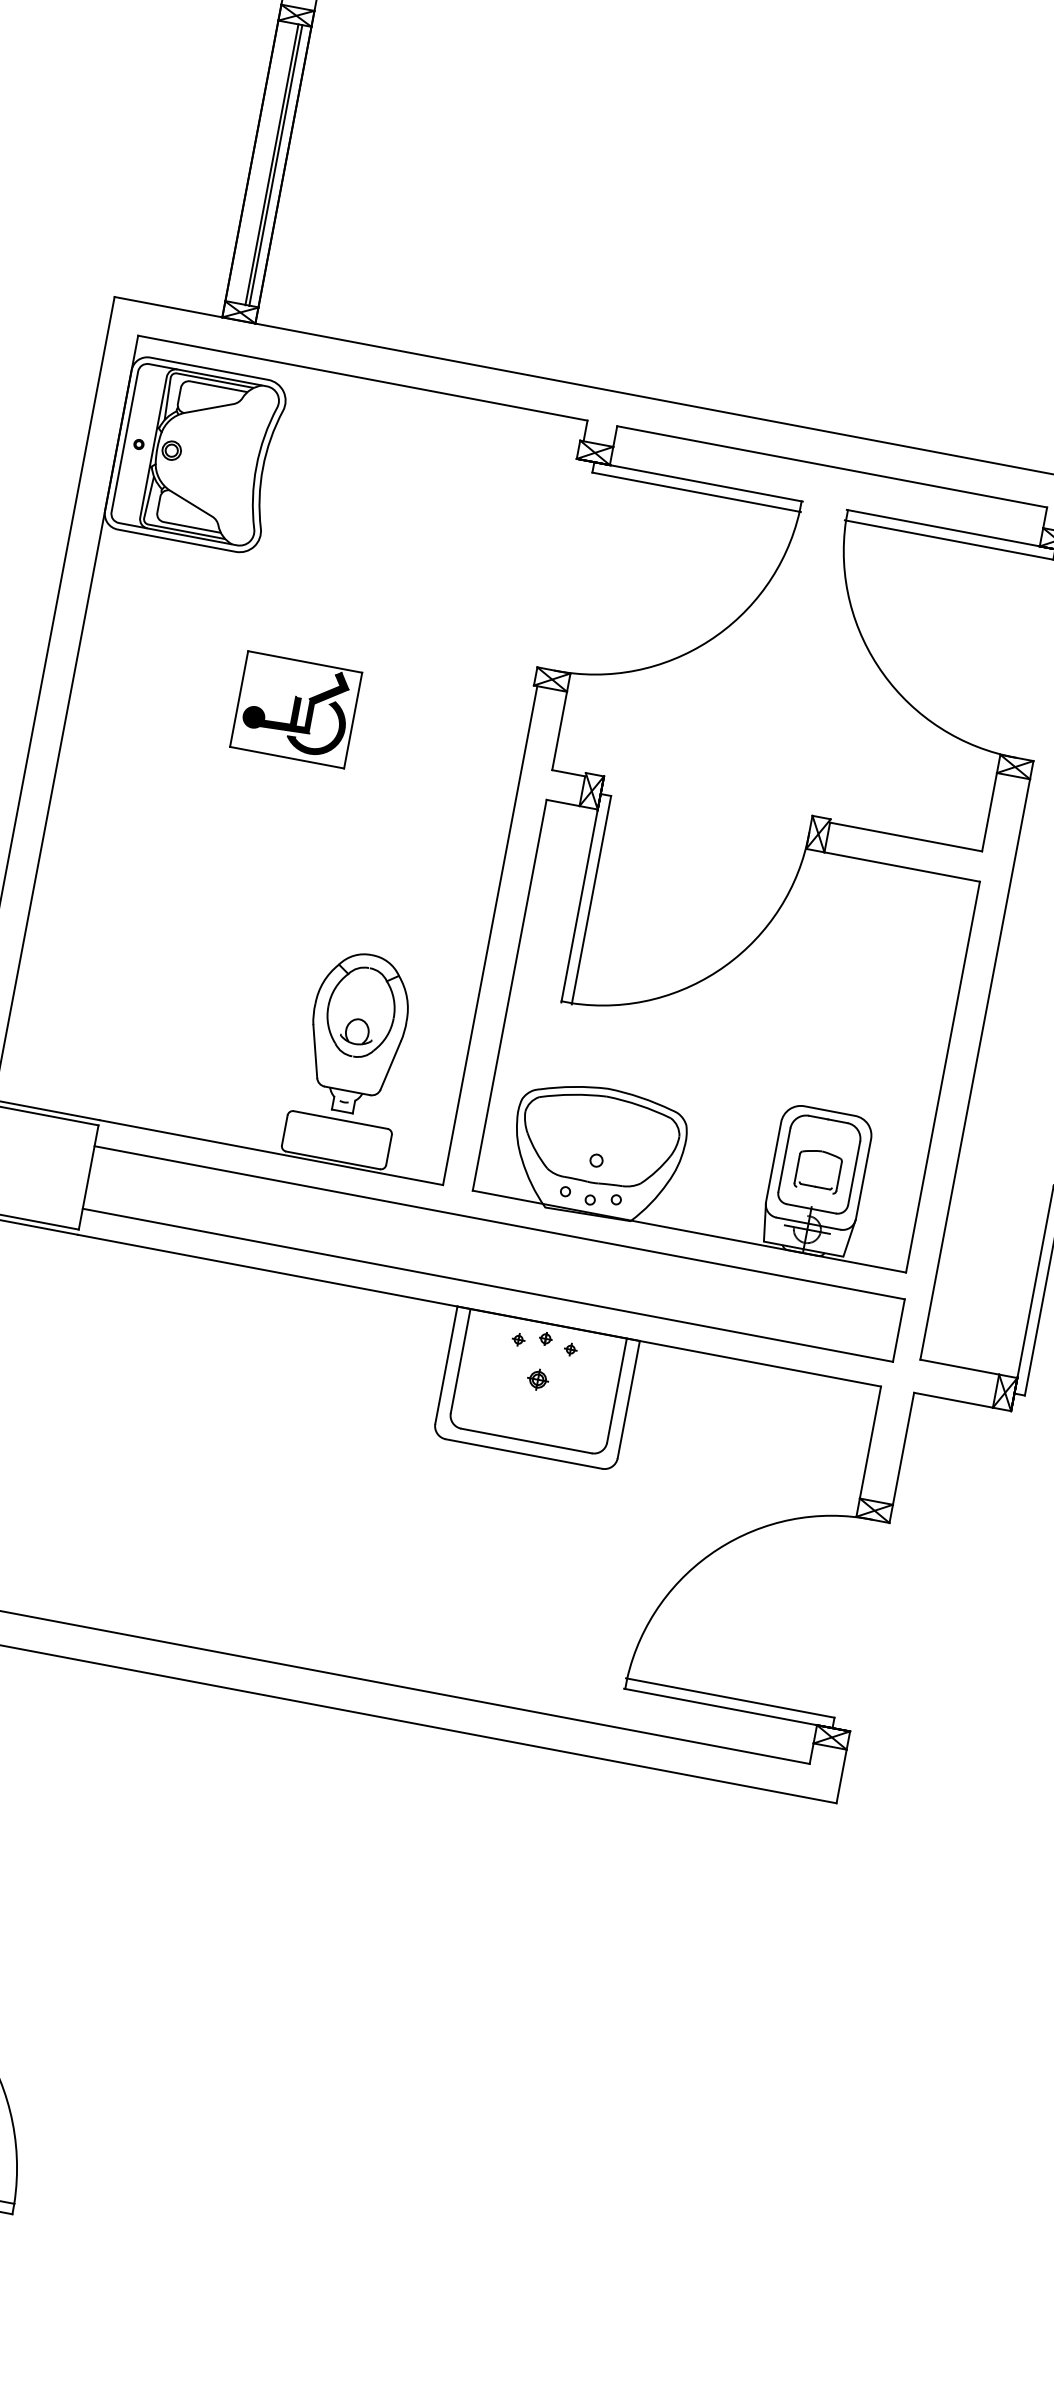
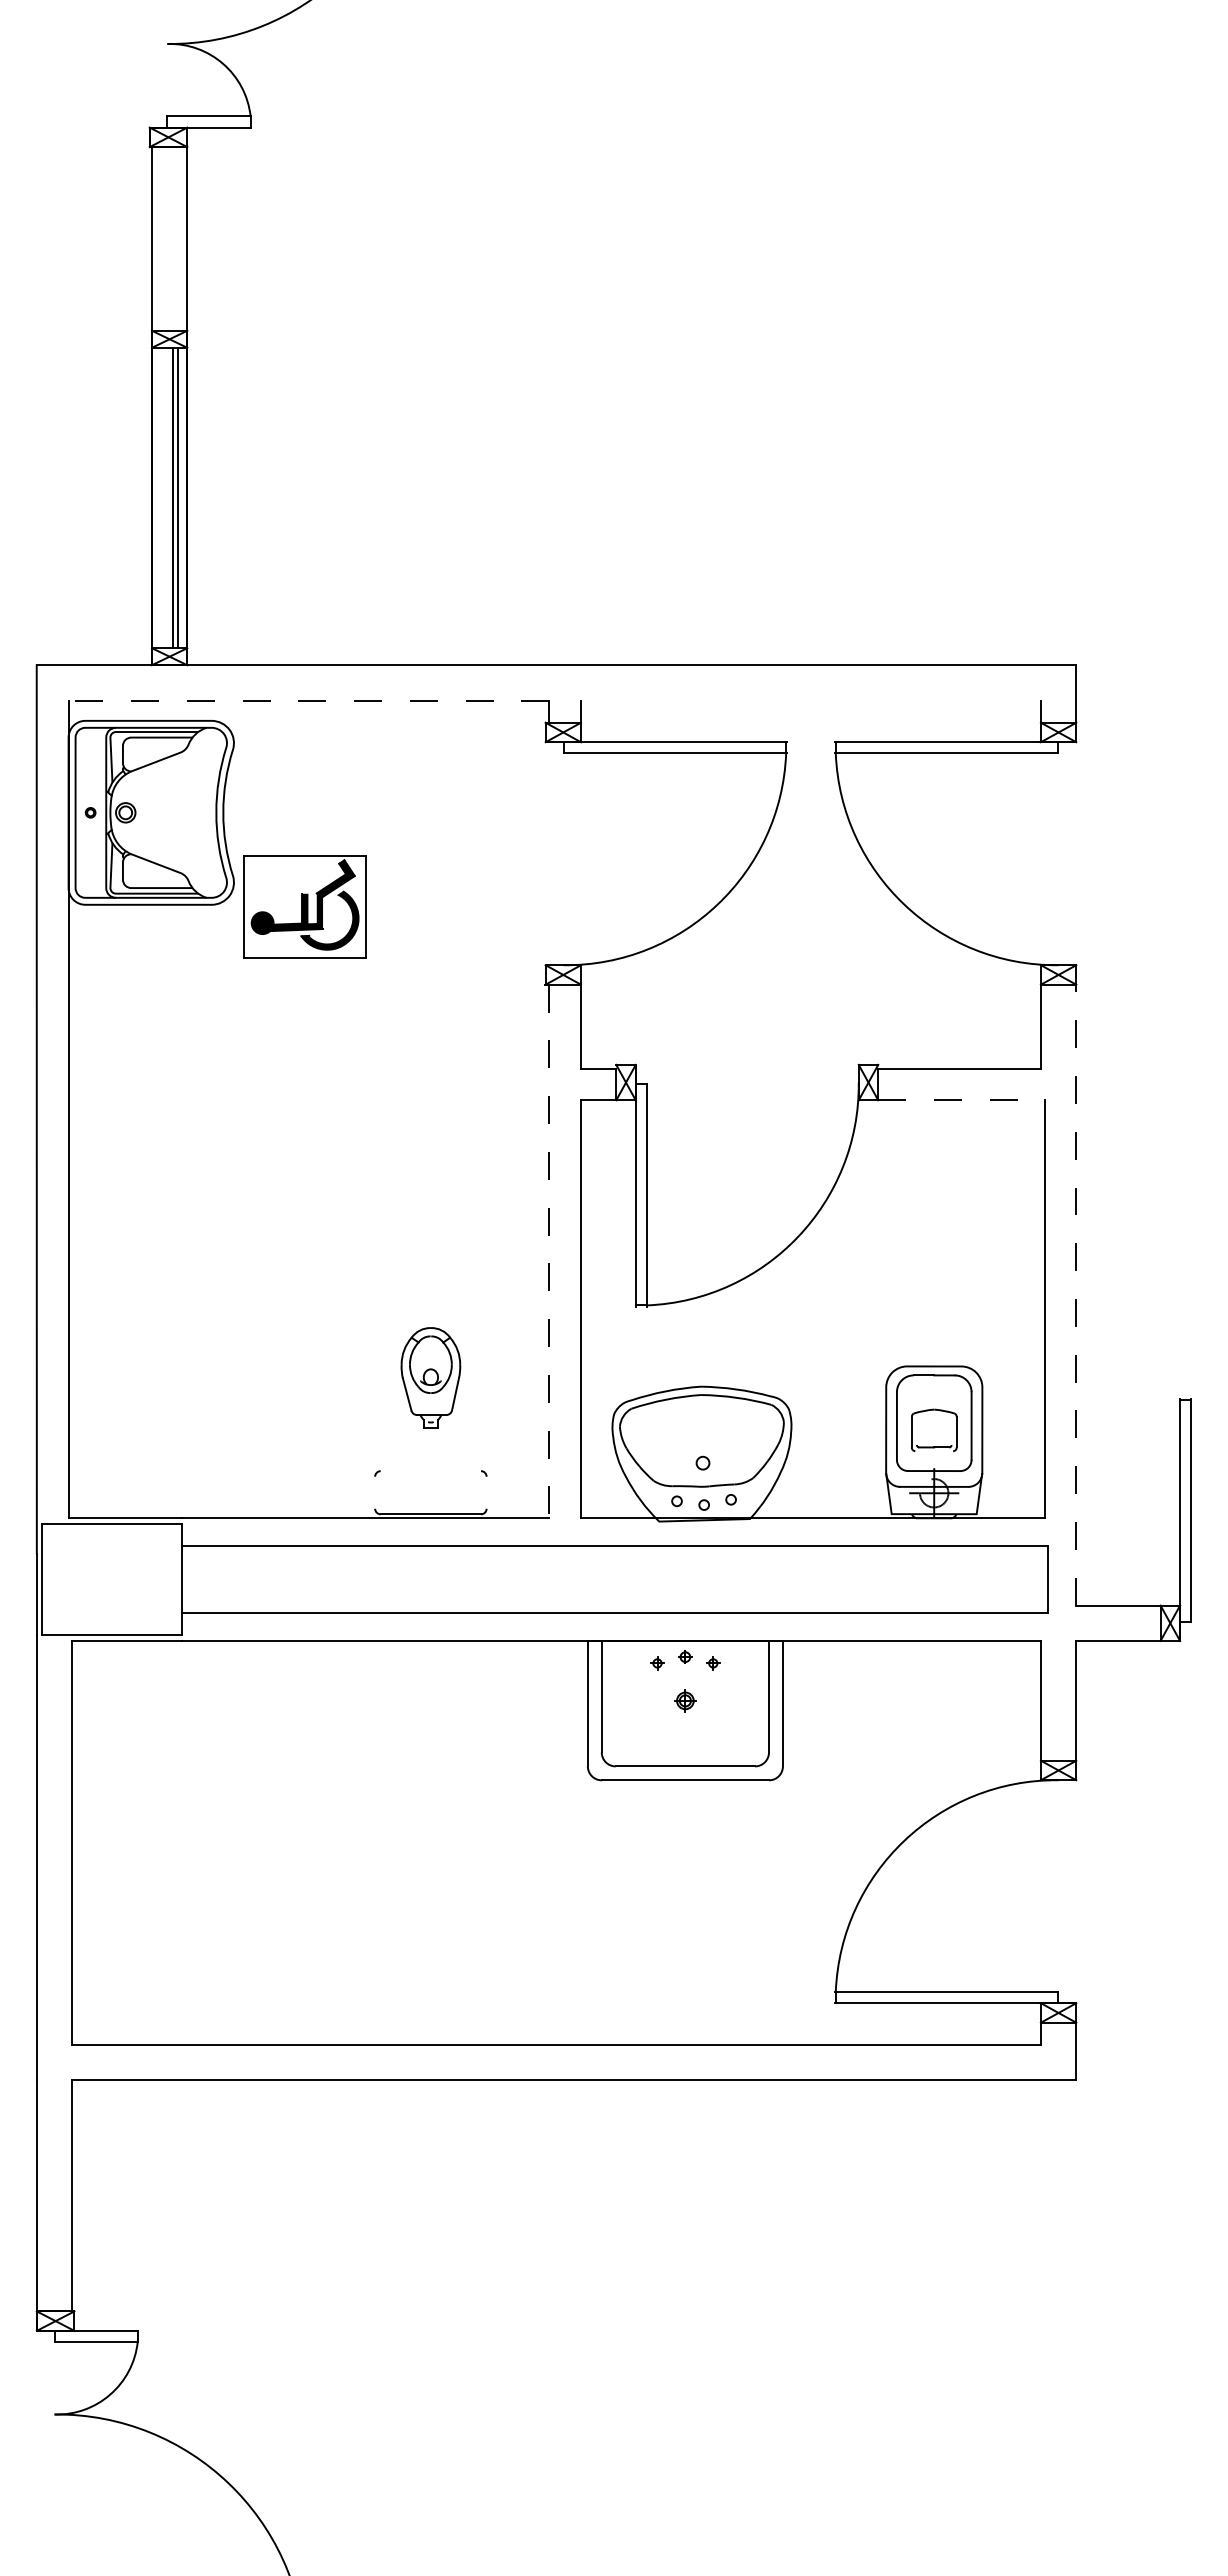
line: (362, 377) -> (308, 700), solid -> dashed
line: (831, 466) -> (810, 700), removed
part: (296, 709) -> (304, 906), moved
line: (902, 867) -> (961, 1100), solid -> dashed
line: (490, 935) -> (549, 1251), solid -> dashed
part: (356, 1032) -> (430, 1377), size x0.6
line: (975, 1068) -> (1076, 1294), solid -> dashed
line: (340, 1120) -> (430, 1471), removed
line: (285, 1130) -> (375, 1492), removed
line: (388, 1149) -> (486, 1492), removed

